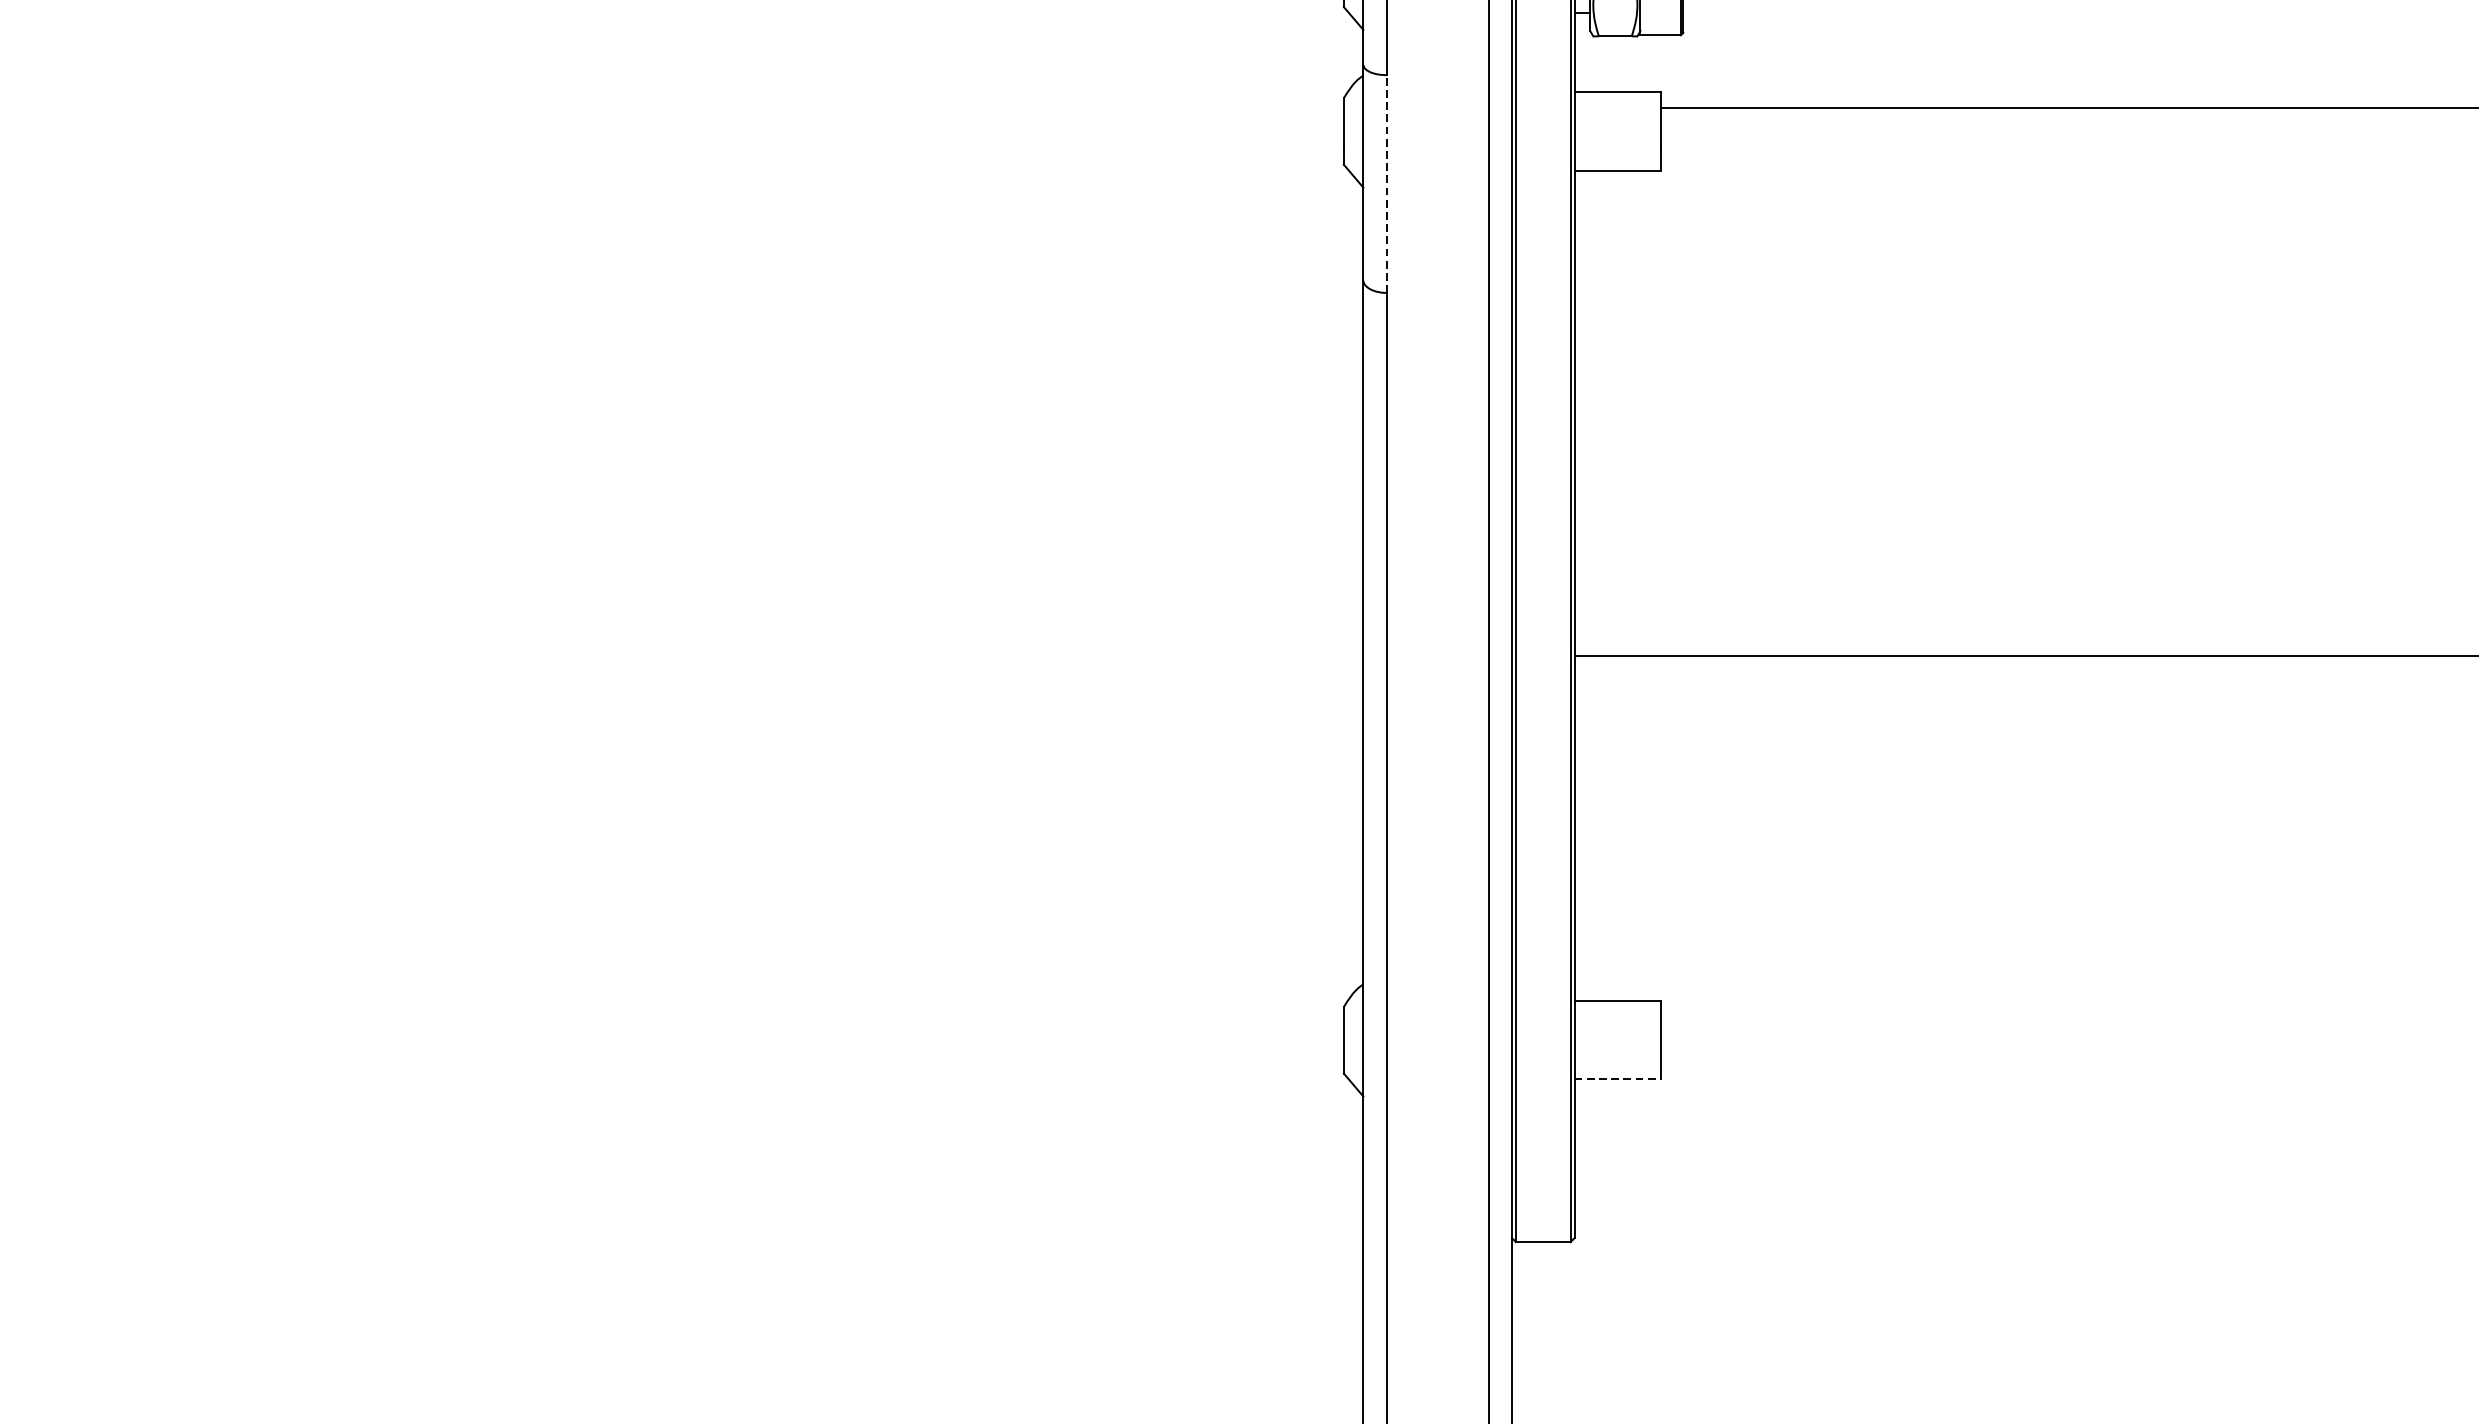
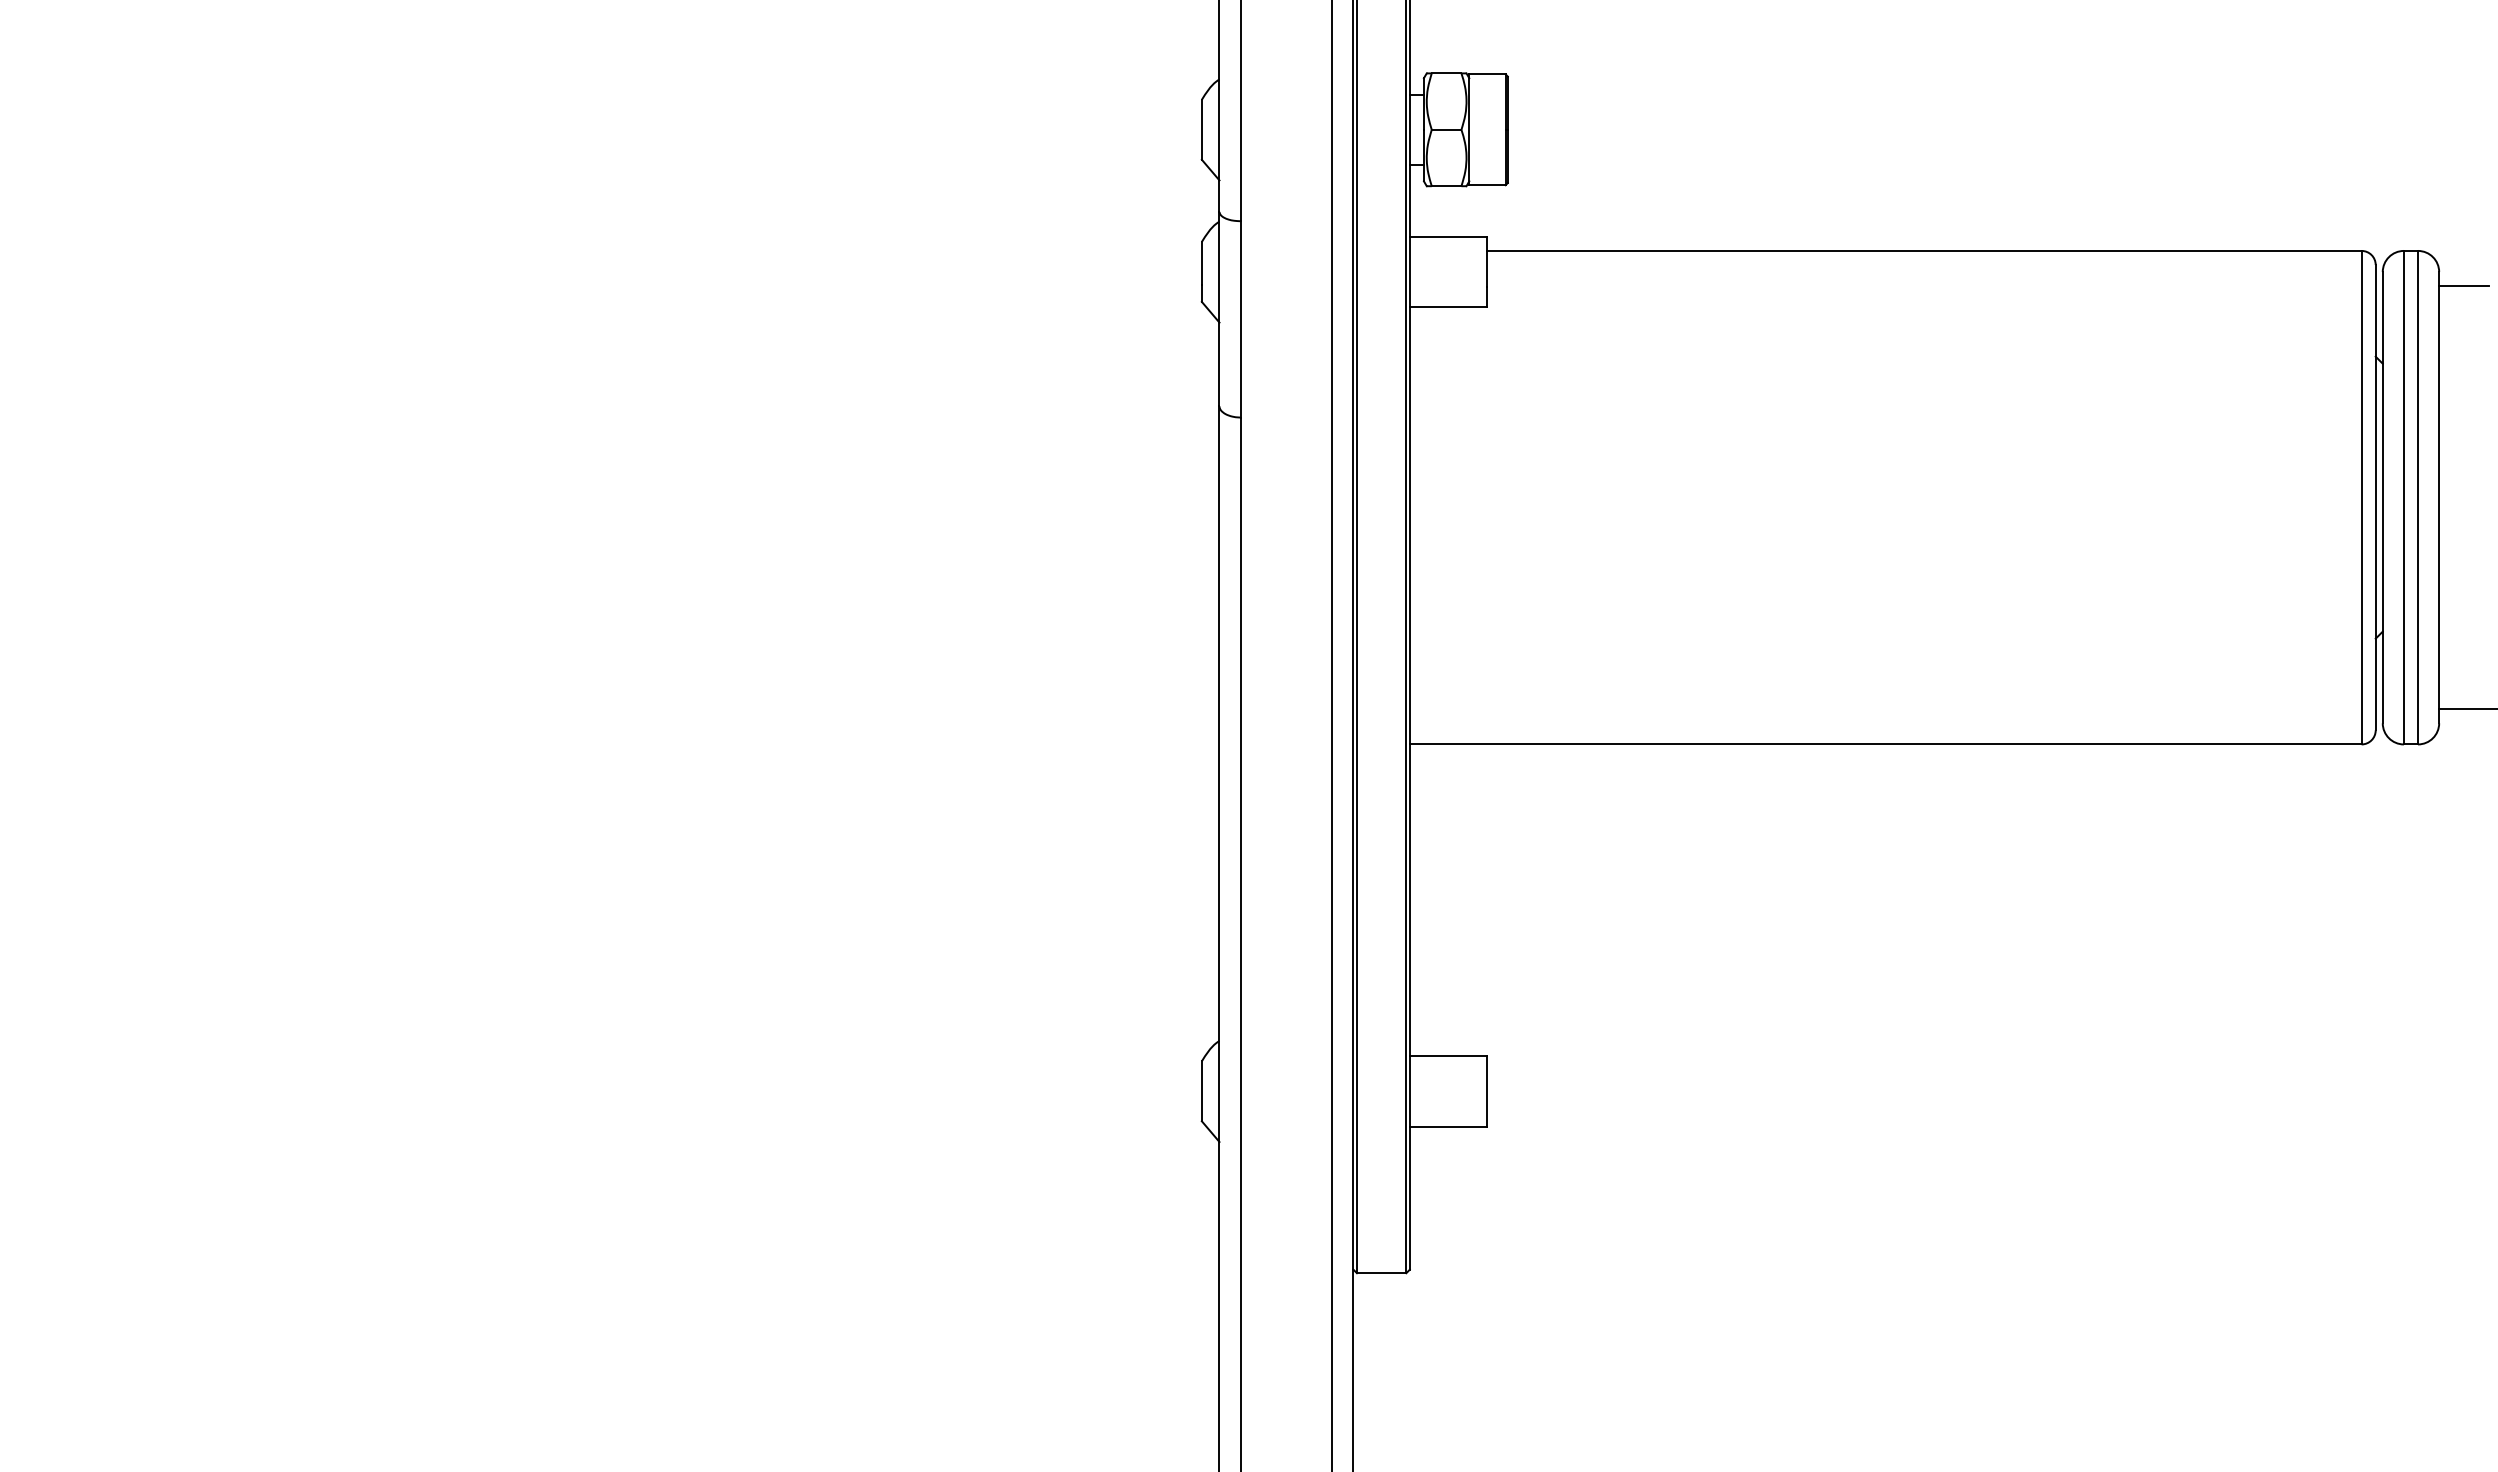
line: (1386, 183) -> (1240, 318), dashed -> solid
line: (1617, 1079) -> (1448, 1126), dashed -> solid

